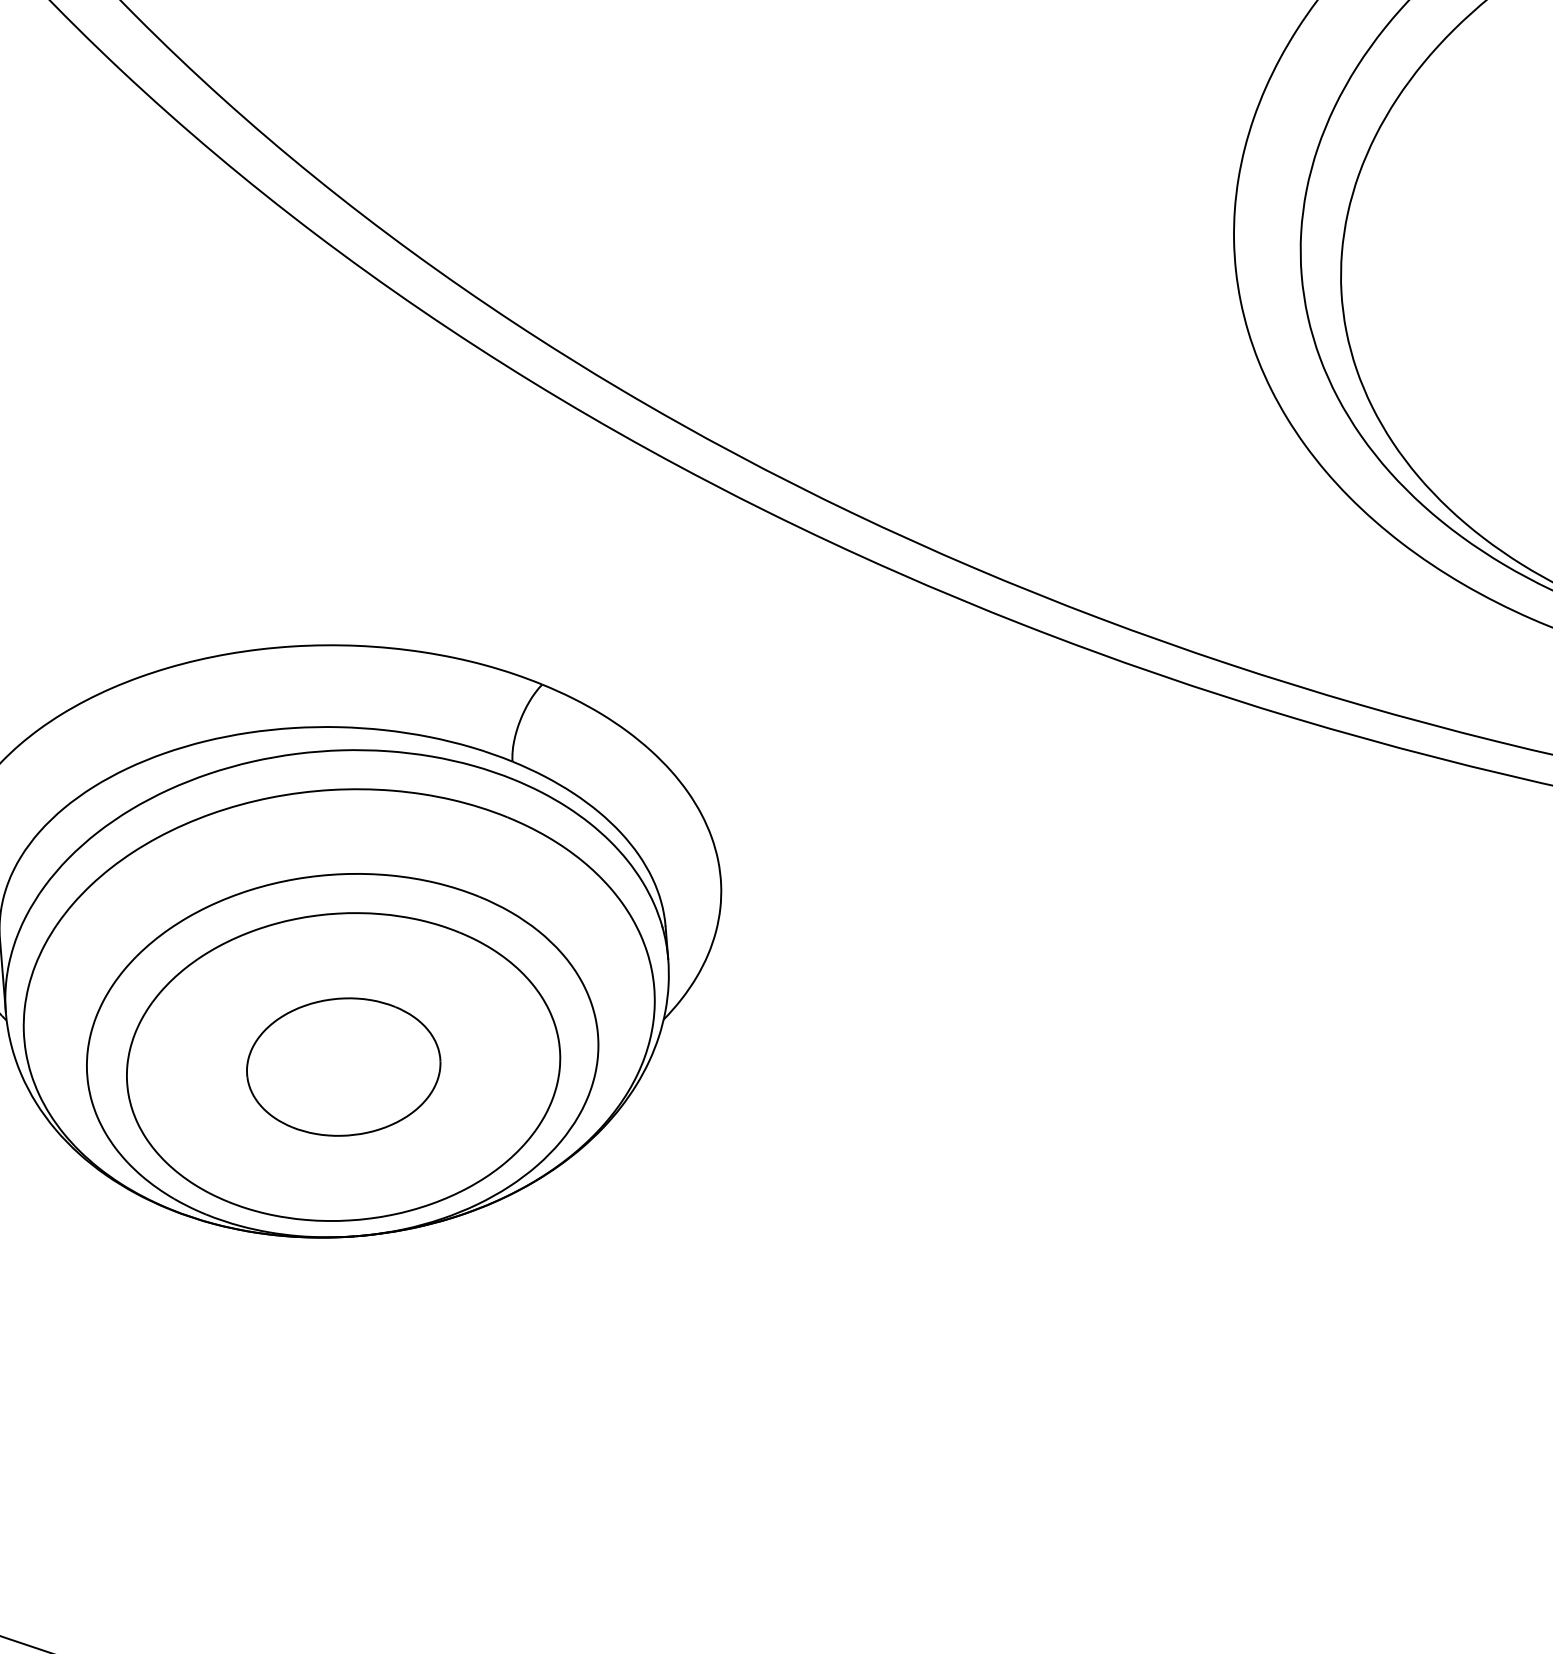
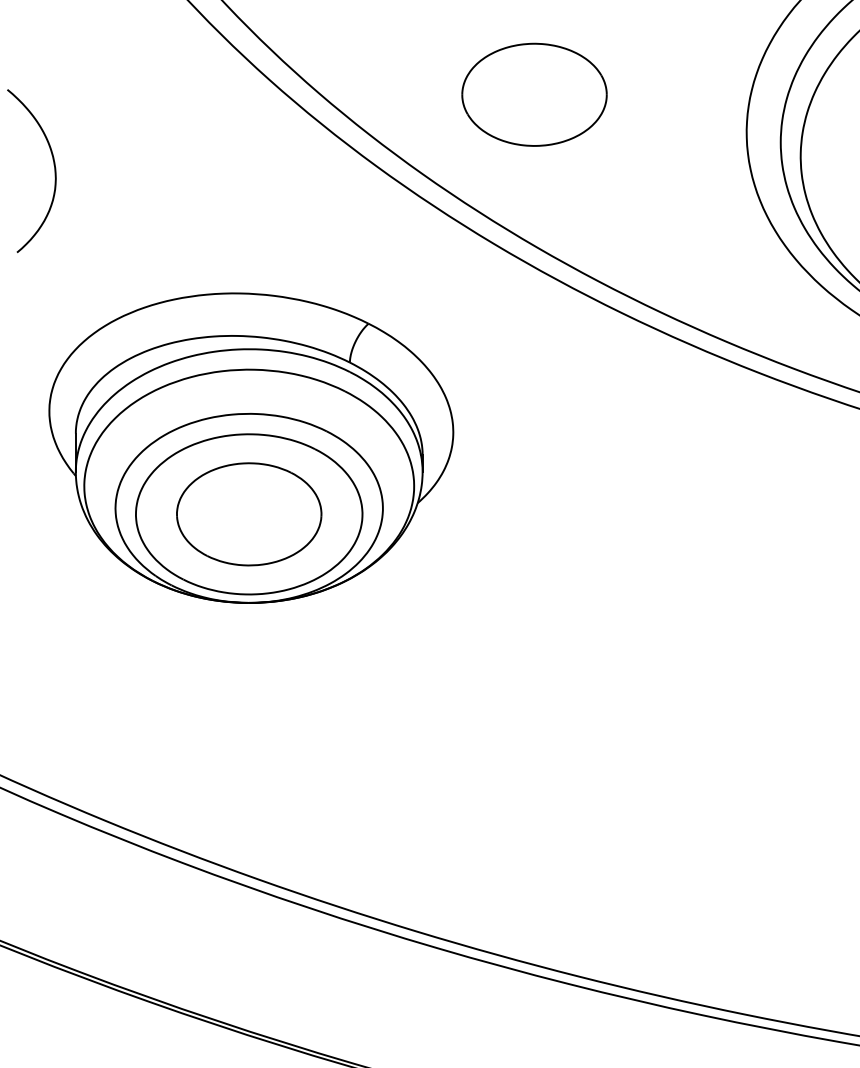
part: (823, 221) -> (534, 94), added
part: (344, 1067) -> (249, 514), size x1.43

